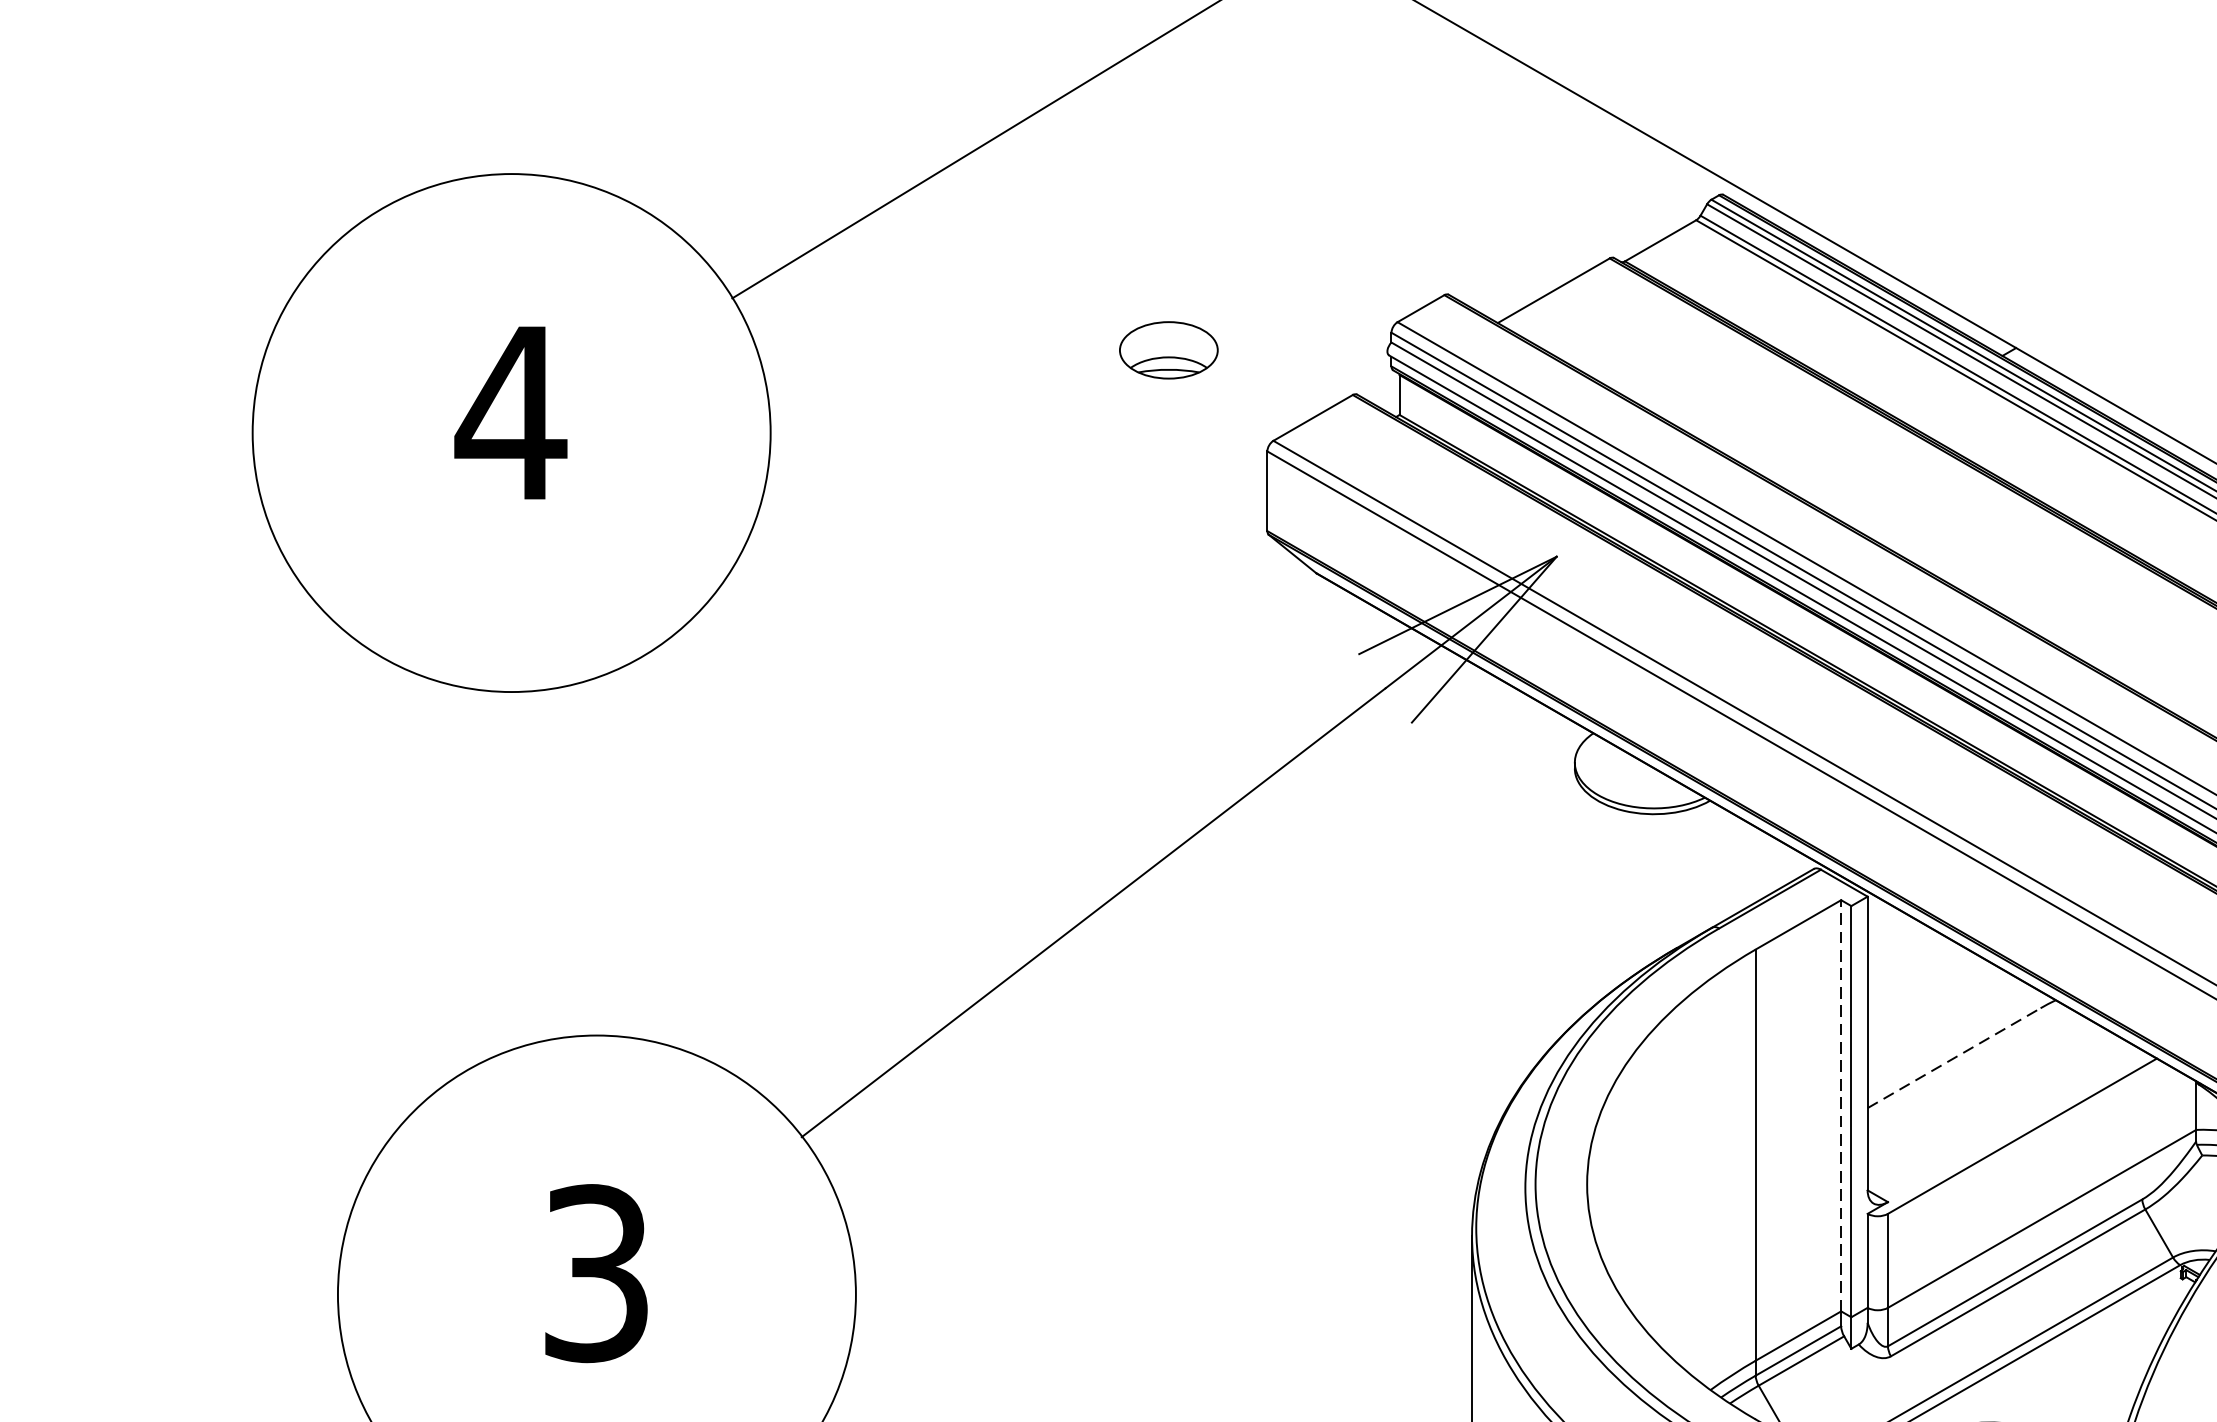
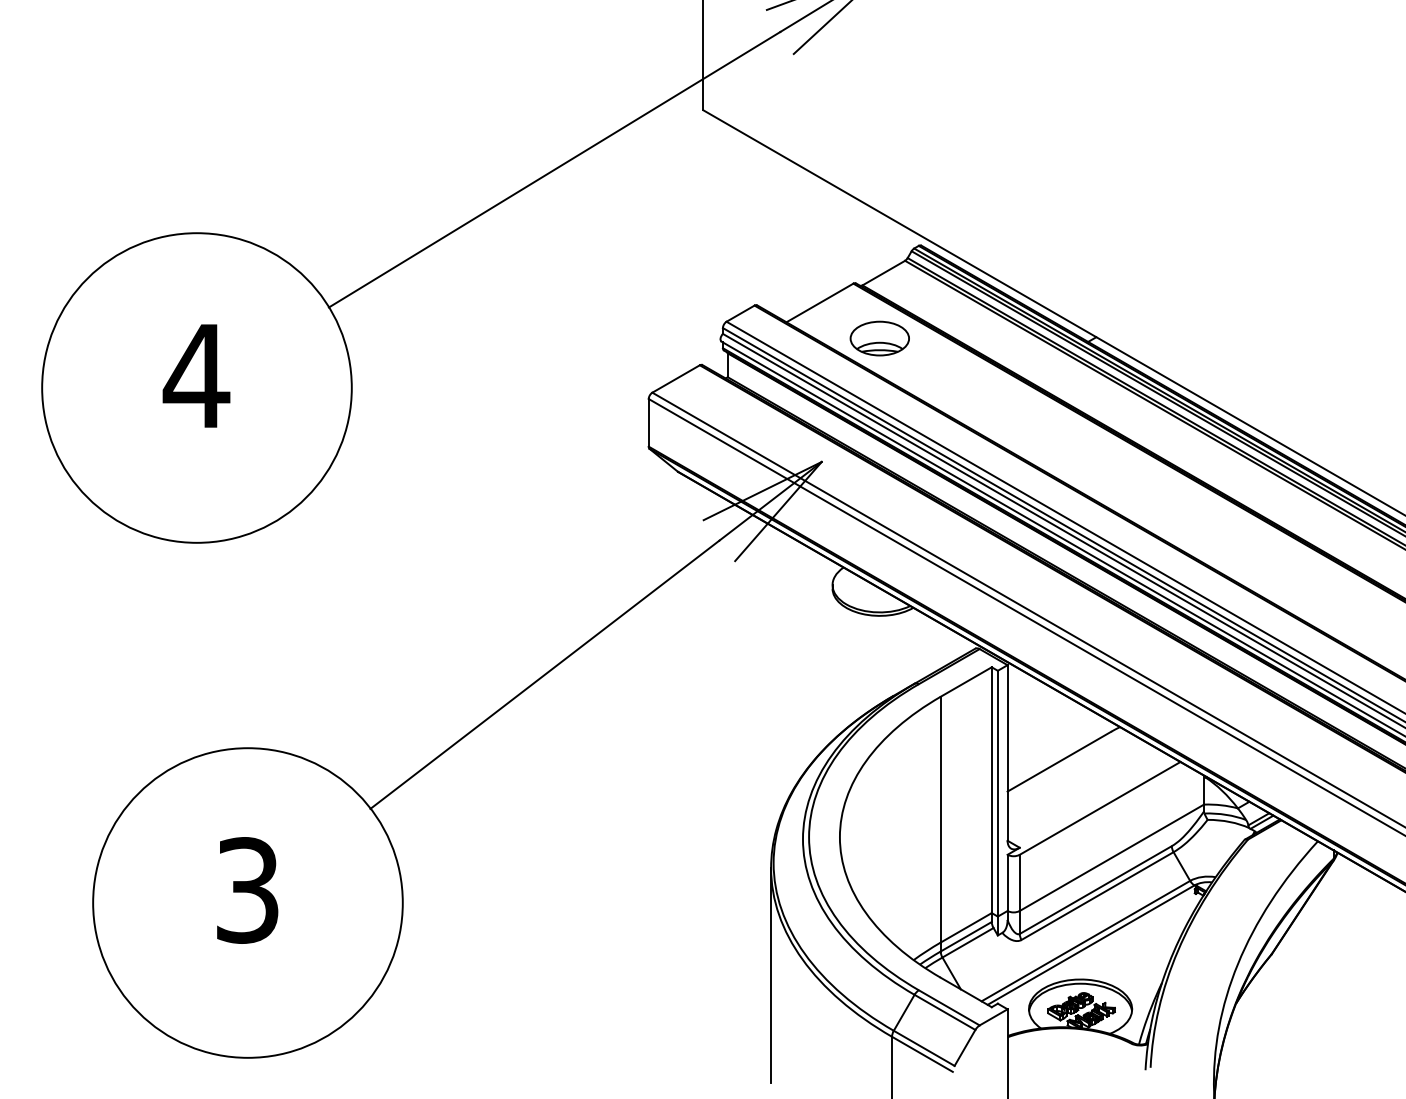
part: (1168, 350) -> (879, 338), moved
line: (1954, 1057) -> (1059, 761), dashed -> solid
line: (1840, 1106) -> (991, 790), dashed -> solid

